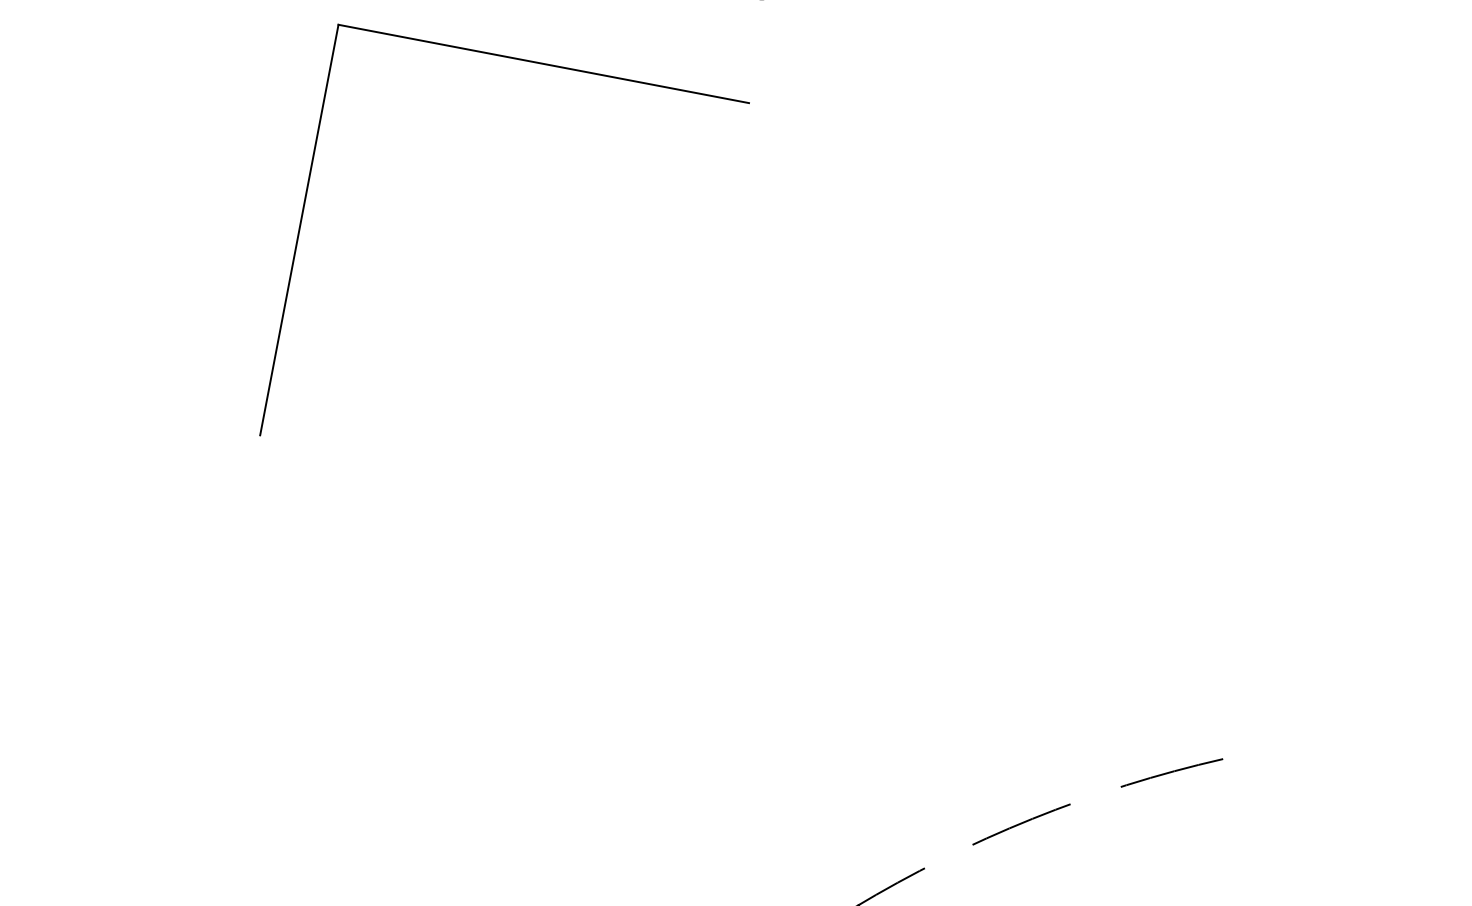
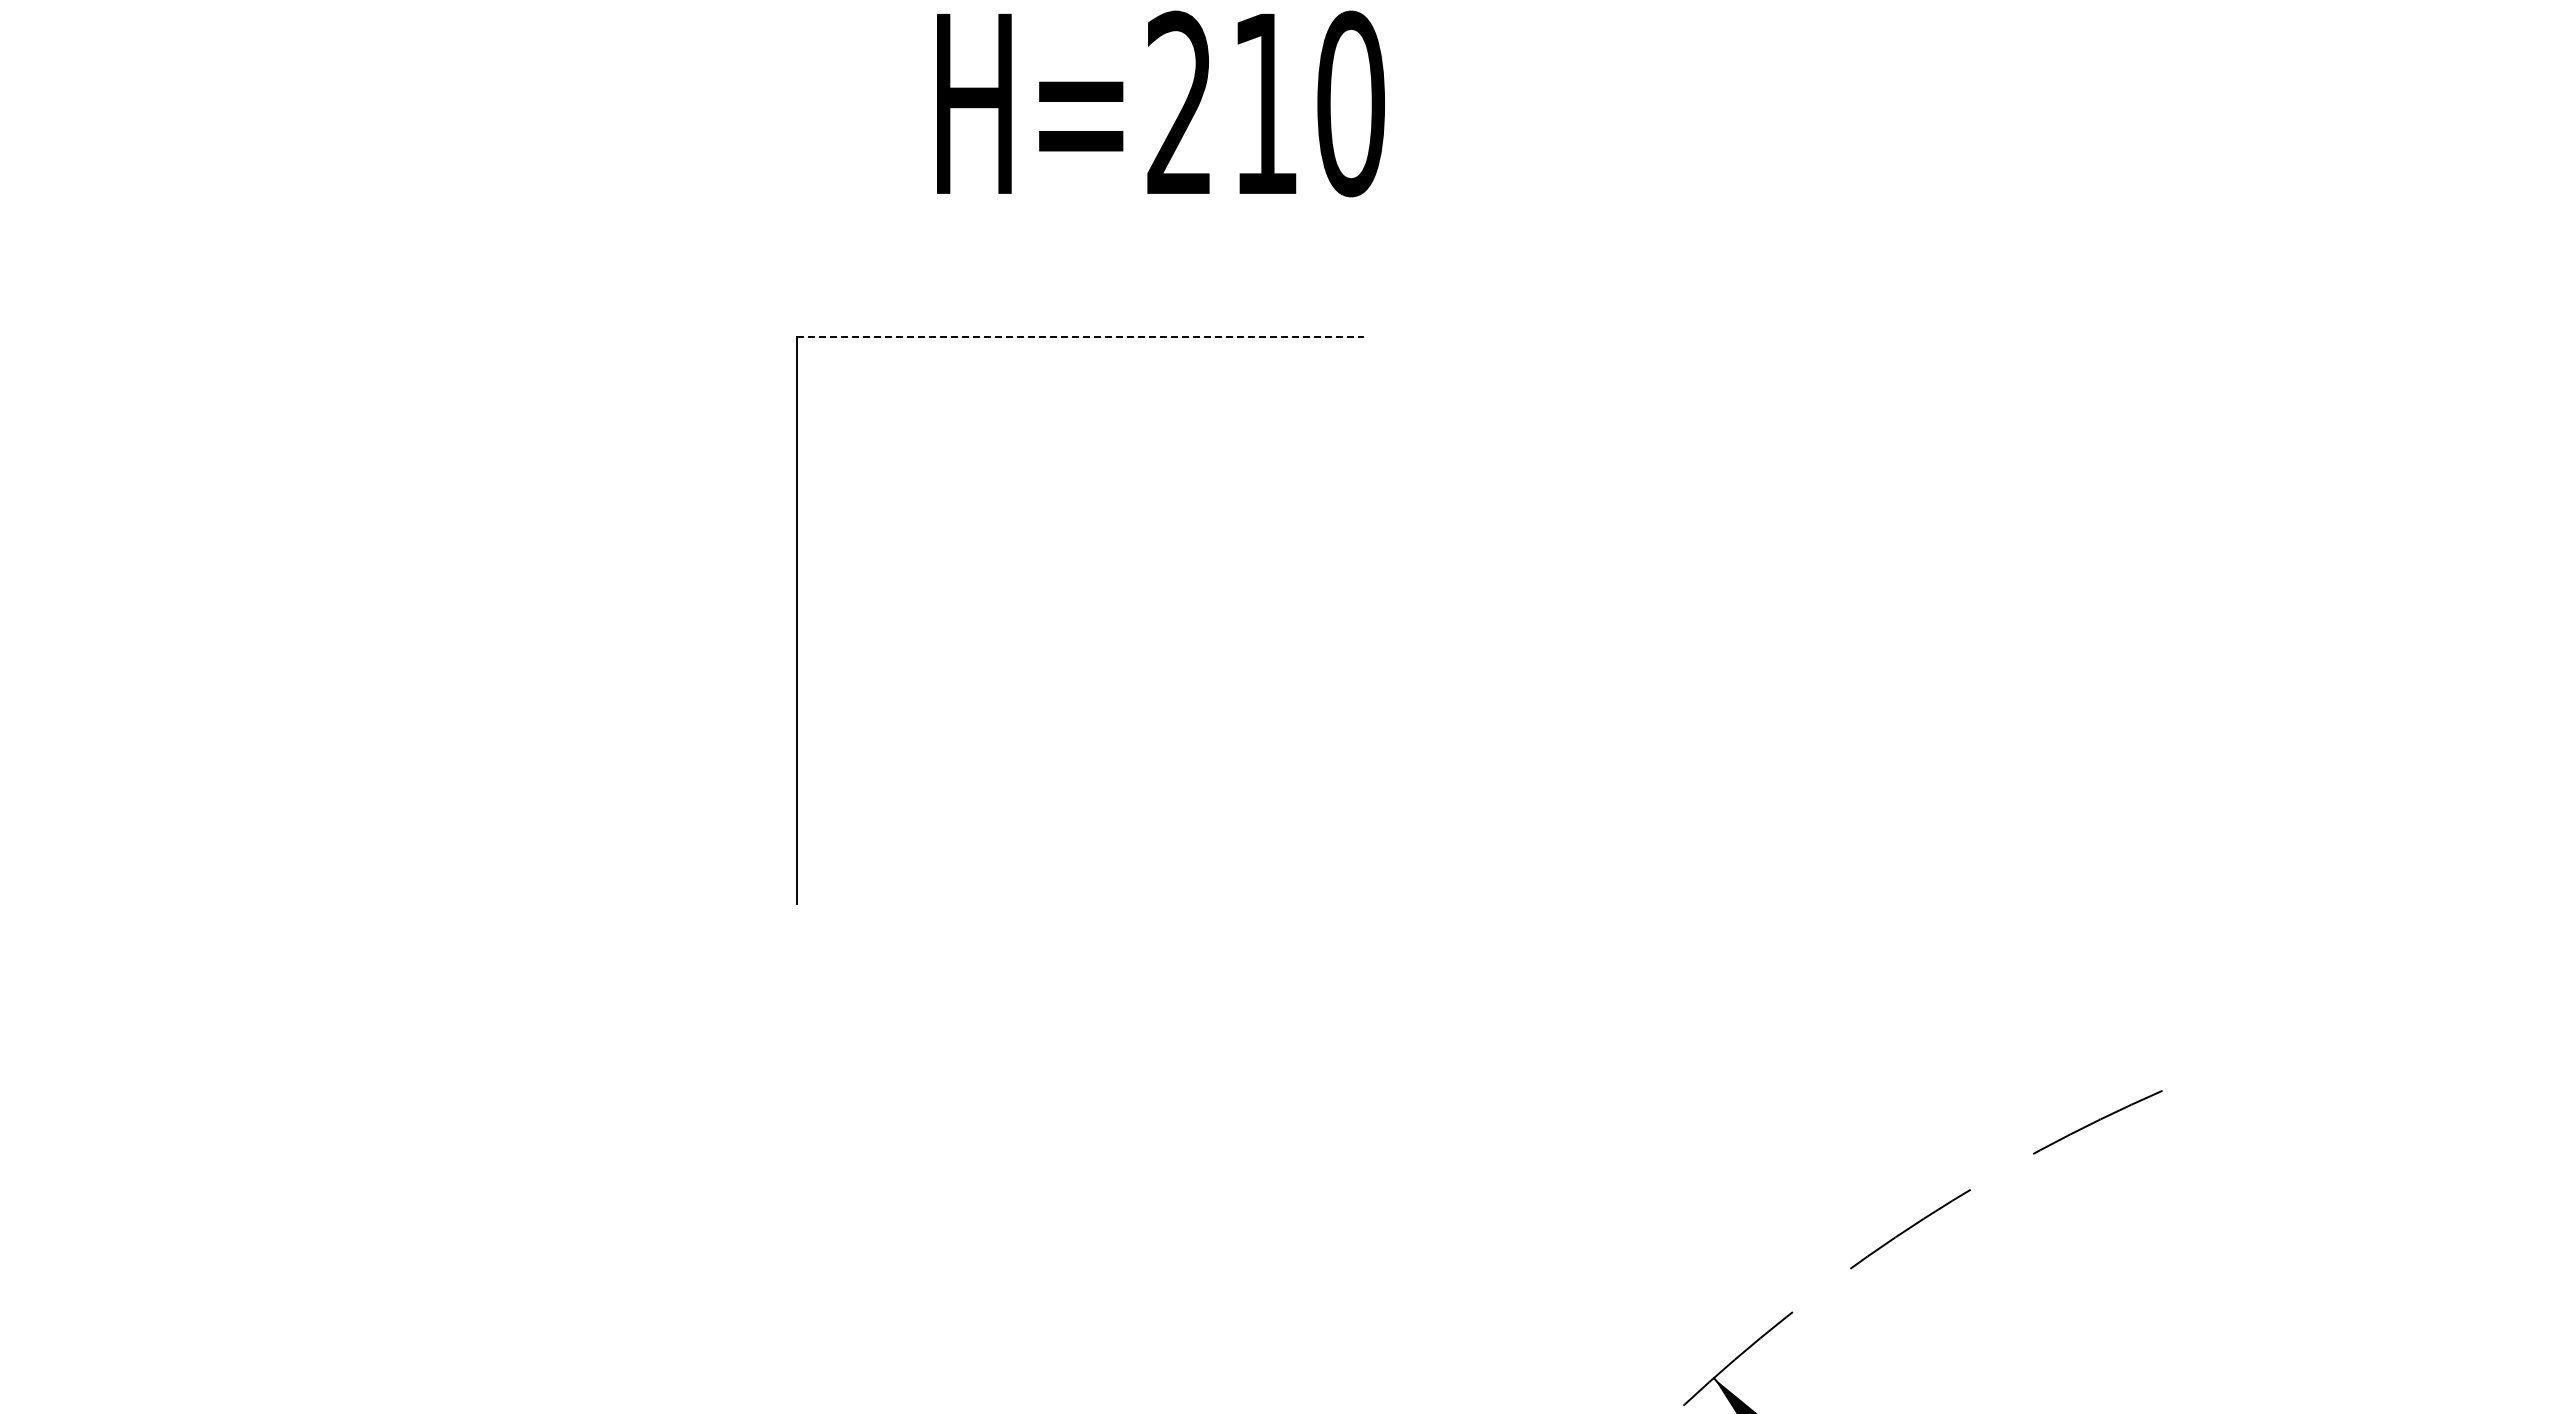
line: (544, 64) -> (1081, 337), solid -> dashed

